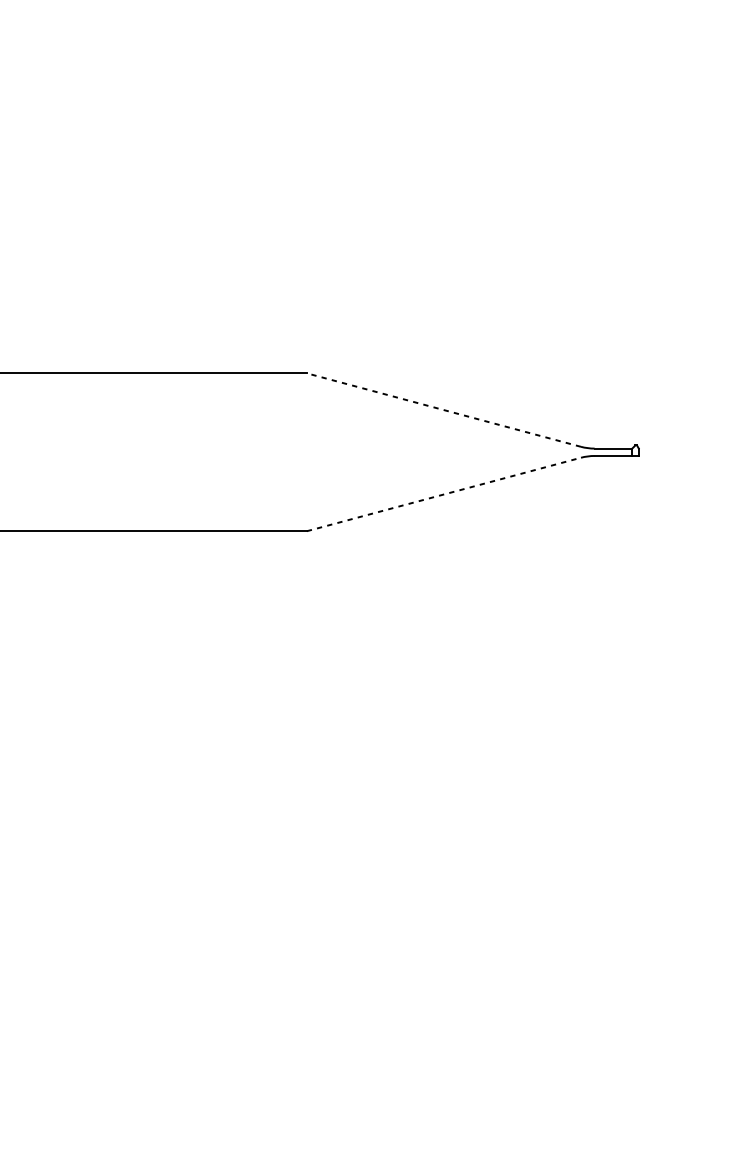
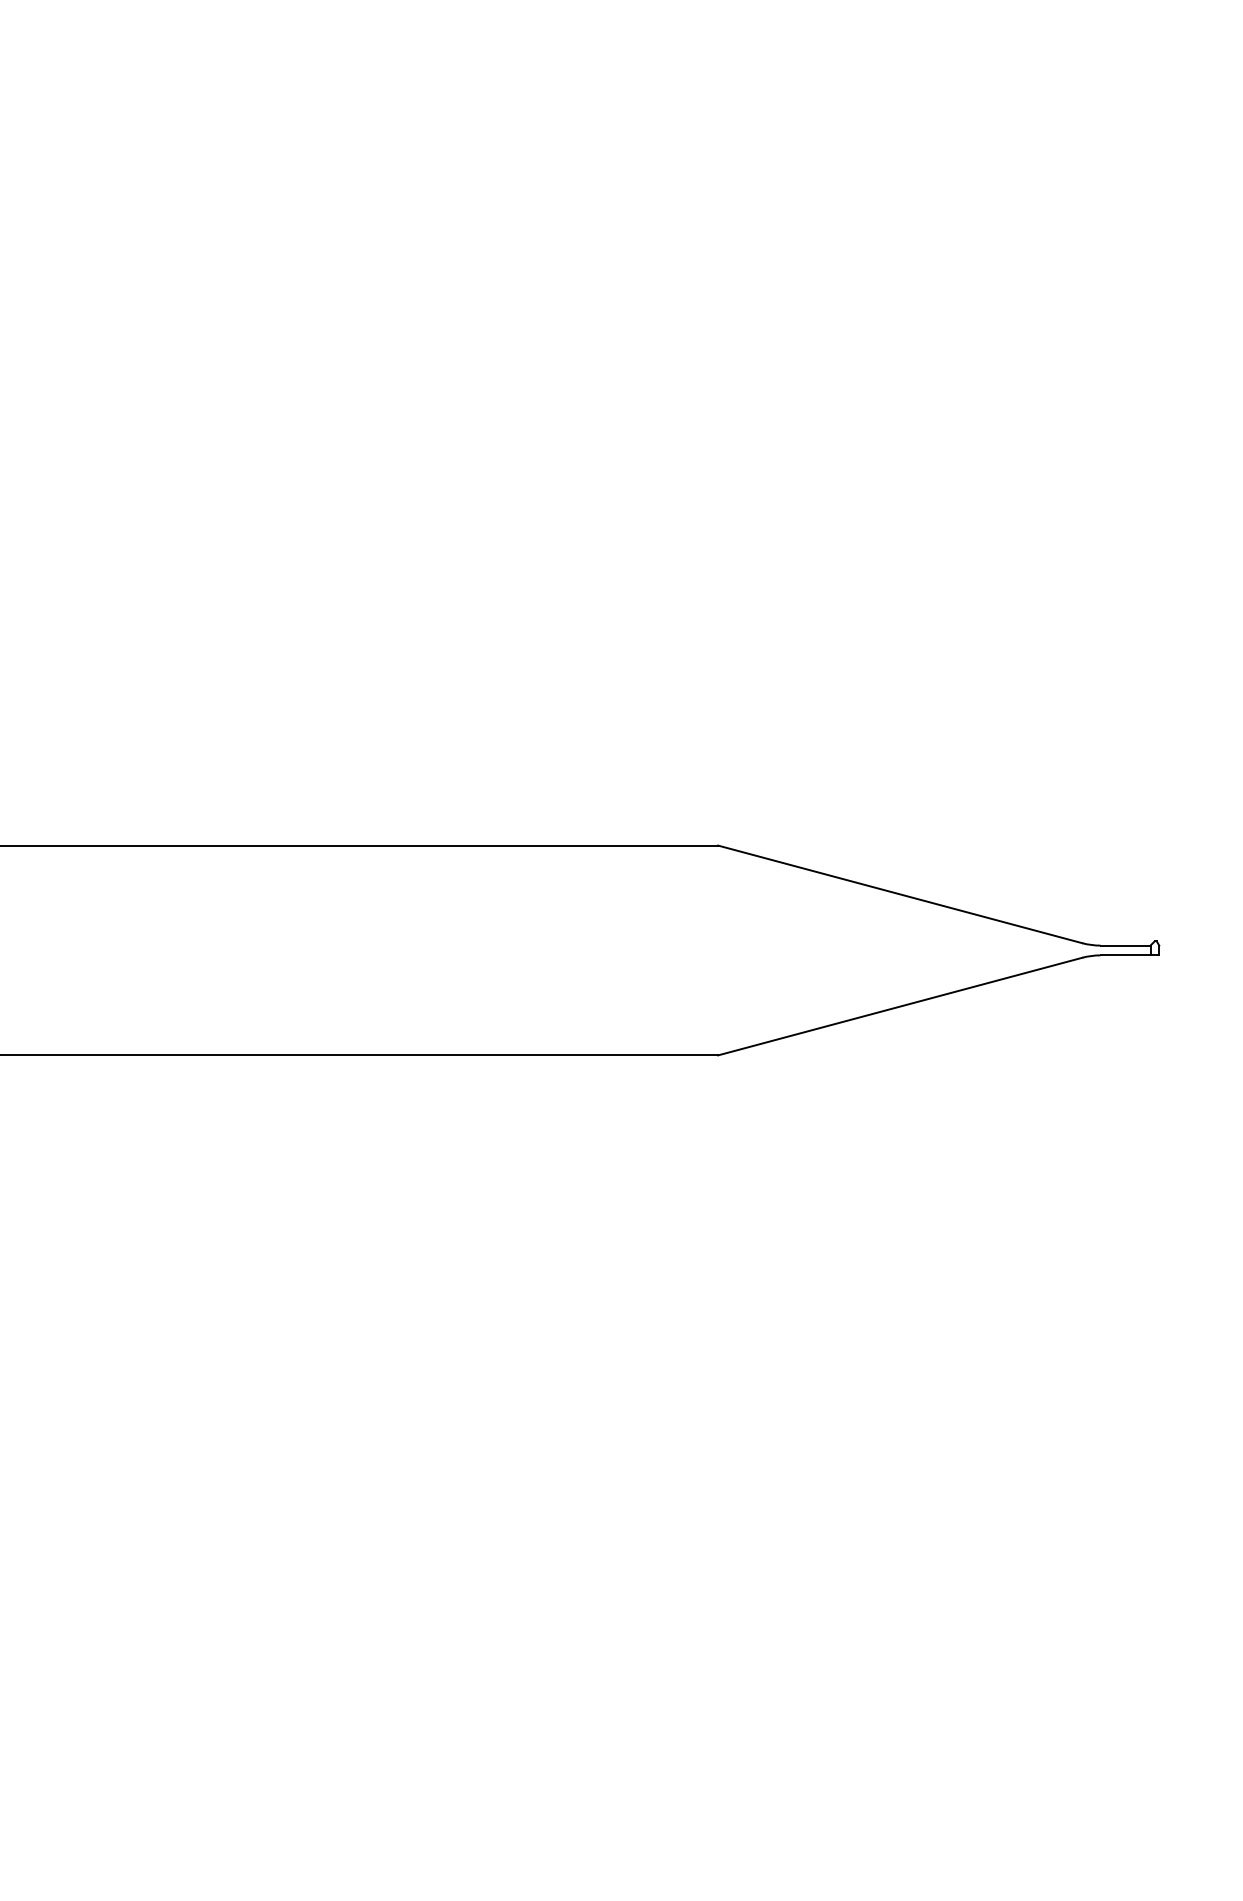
line: (444, 410) -> (900, 894), dashed -> solid
line: (444, 494) -> (900, 1006), dashed -> solid

